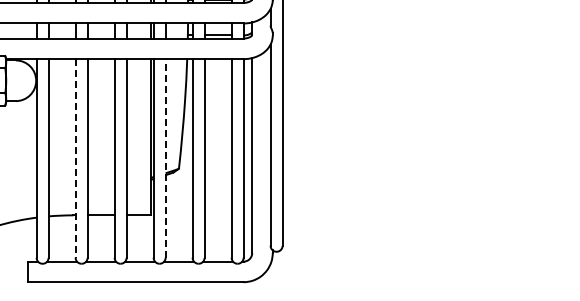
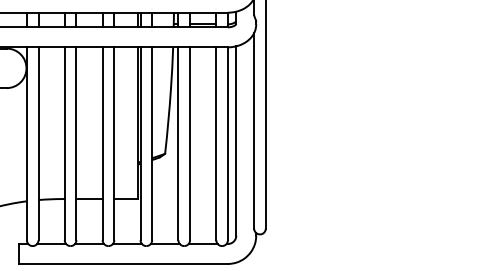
line: (165, 157) -> (152, 142), dashed -> solid
line: (75, 158) -> (64, 143), dashed -> solid

